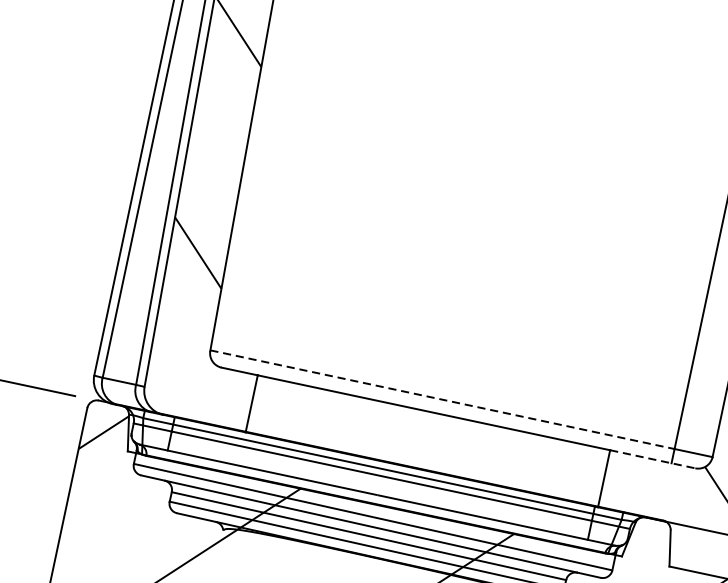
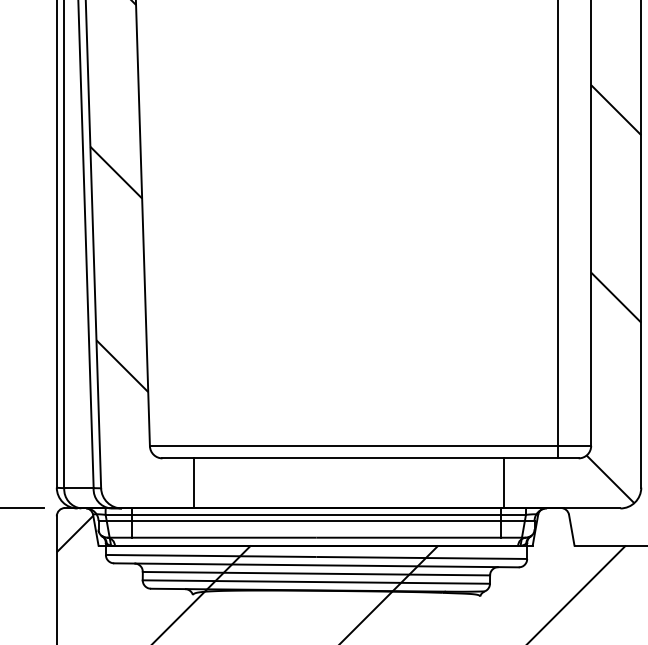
line: (442, 399) -> (353, 445), dashed -> solid
line: (652, 459) -> (541, 458), dashed -> solid

